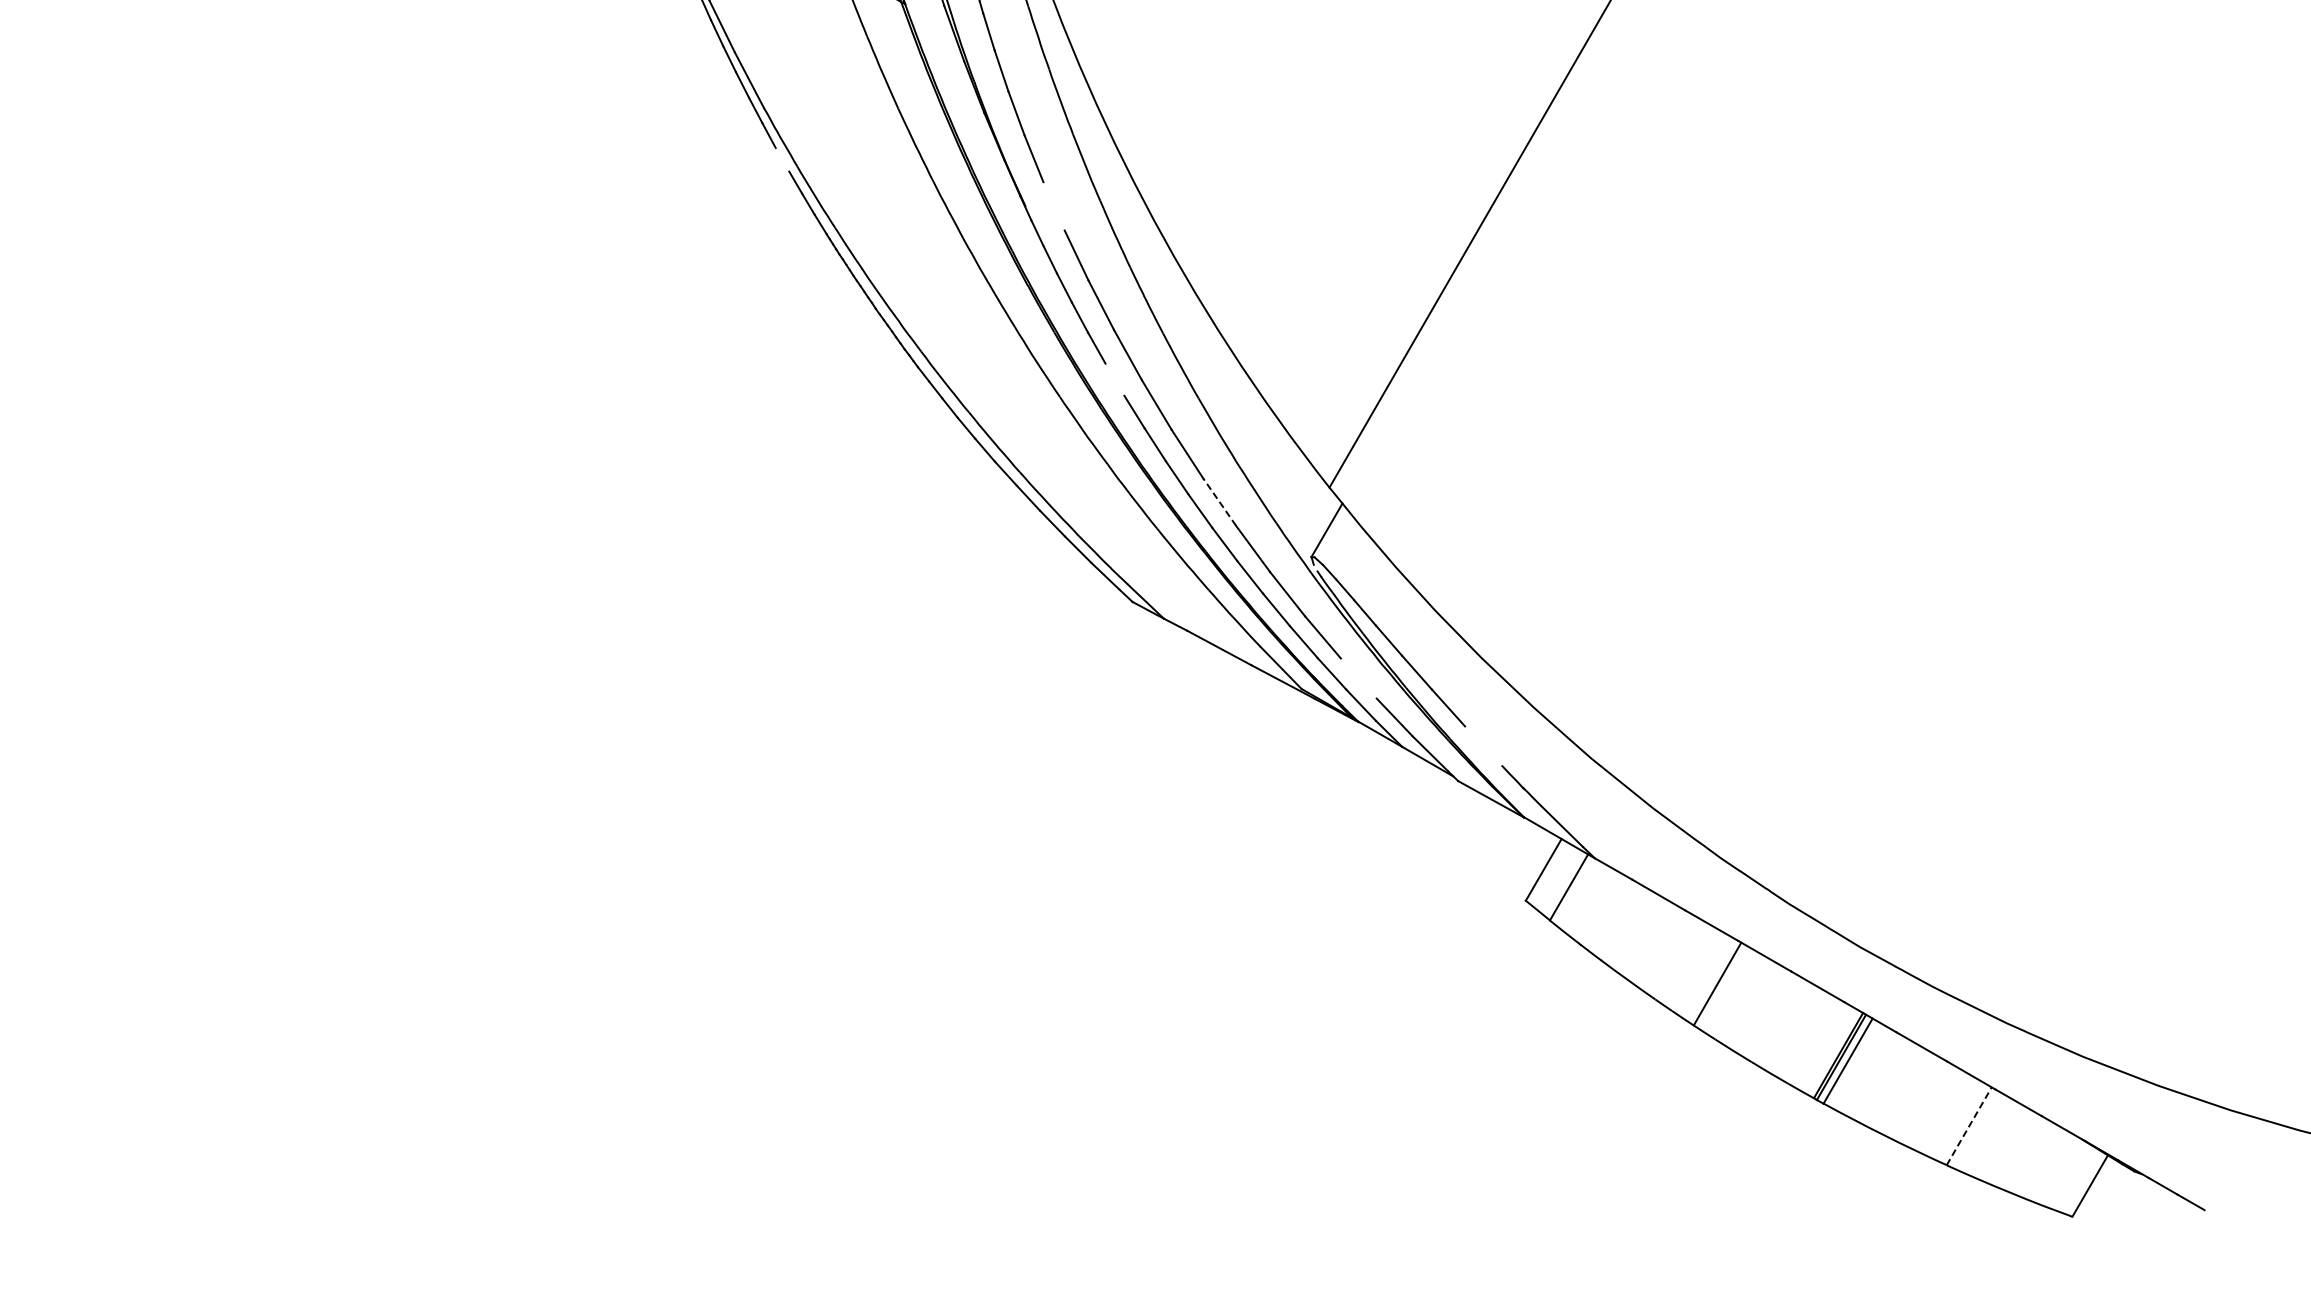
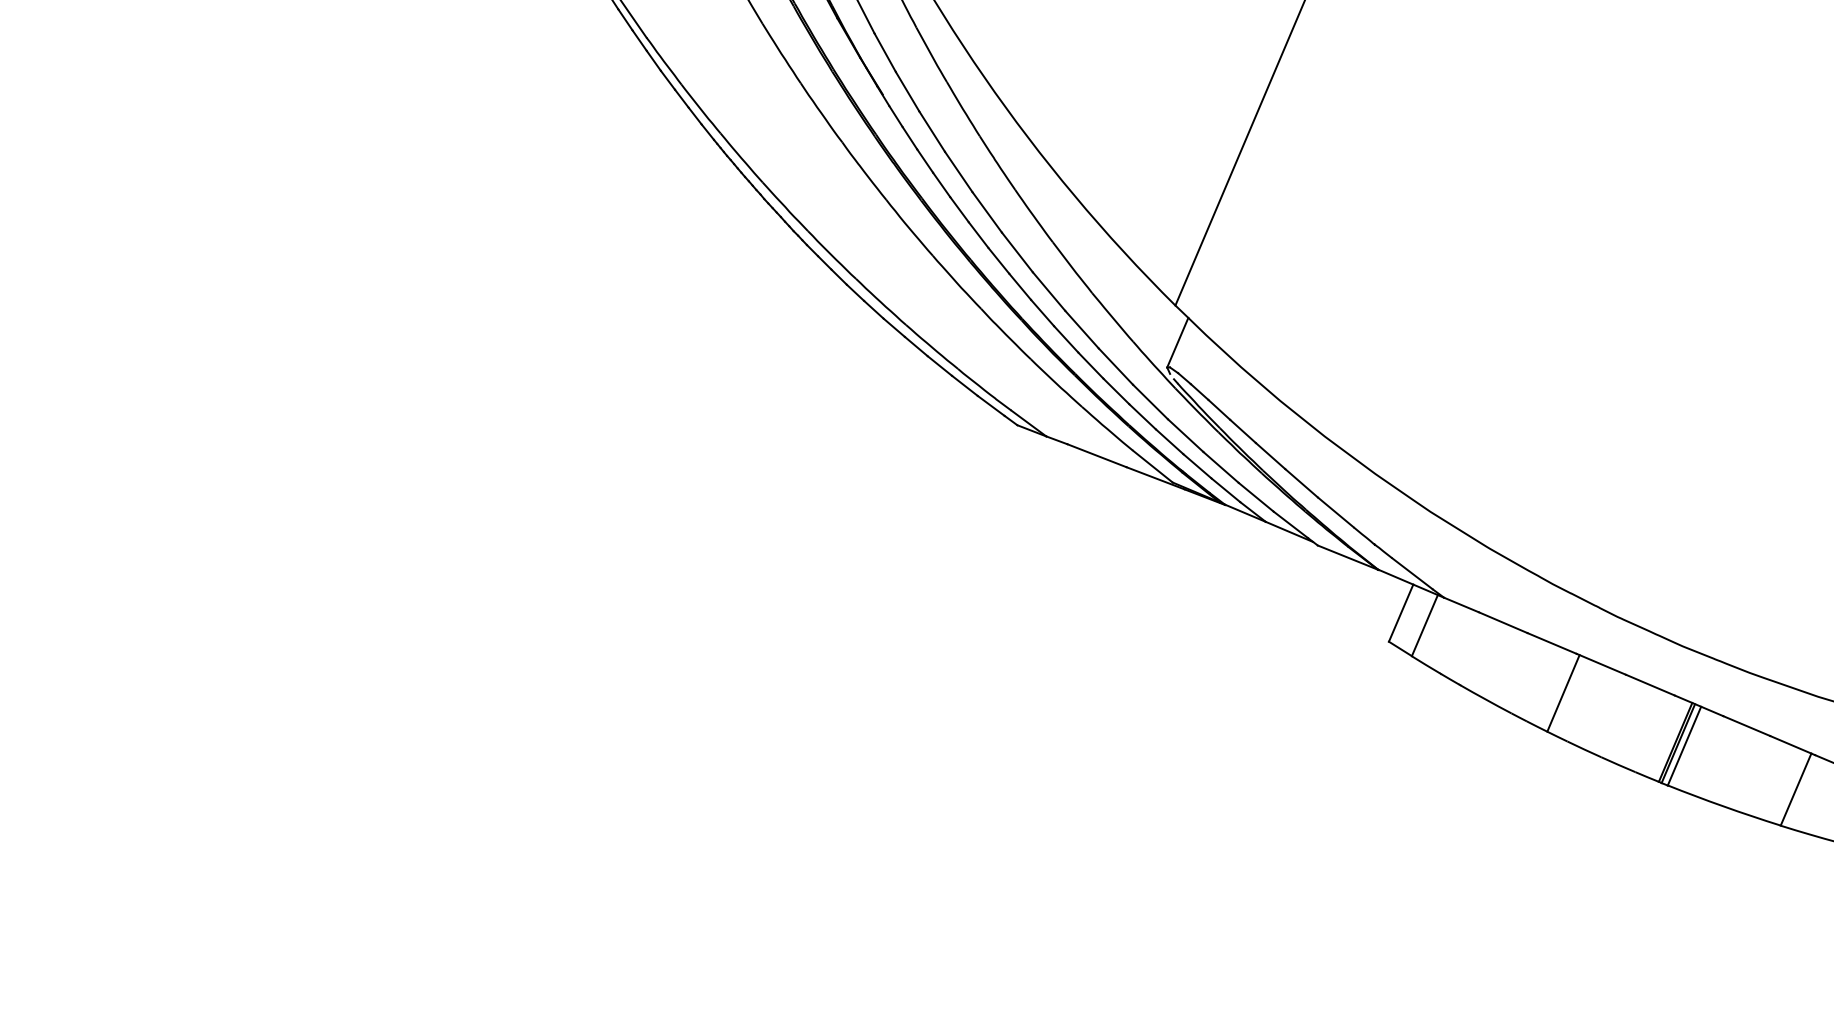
line: (782, 159) -> (667, 80), added
line: (1053, 206) -> (907, 91), added
line: (1114, 379) -> (978, 234), added
line: (1219, 502) -> (1081, 330), dashed -> solid
line: (1358, 678) -> (1220, 467), added
line: (1483, 745) -> (1335, 512), added
line: (1969, 1125) -> (1796, 788), dashed -> solid

